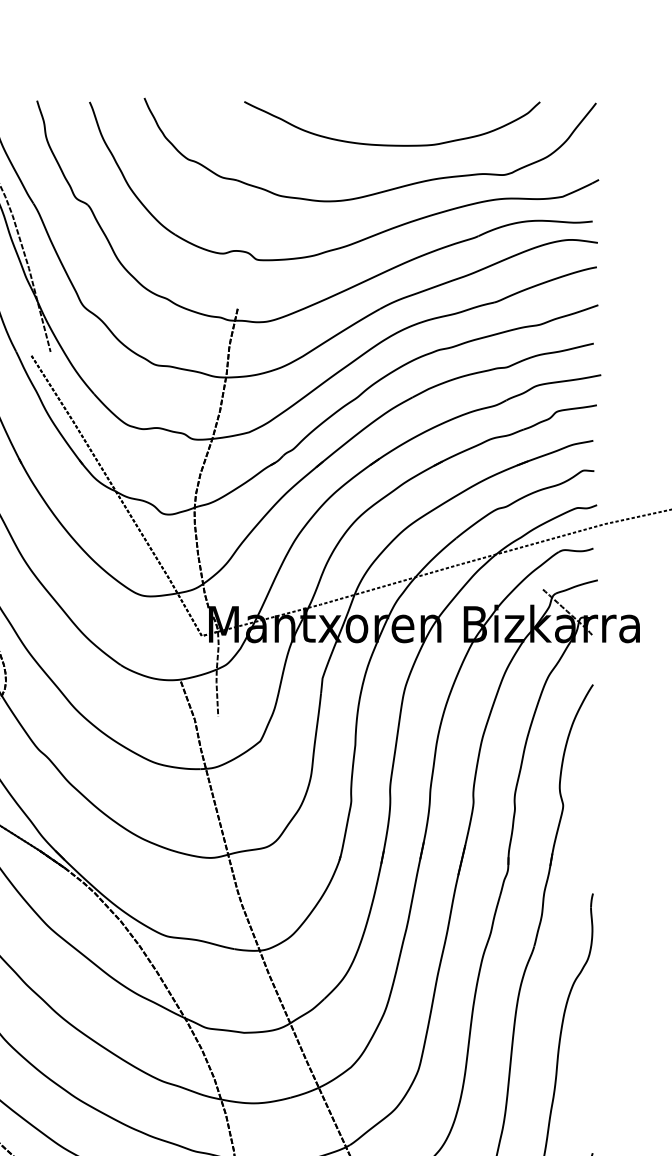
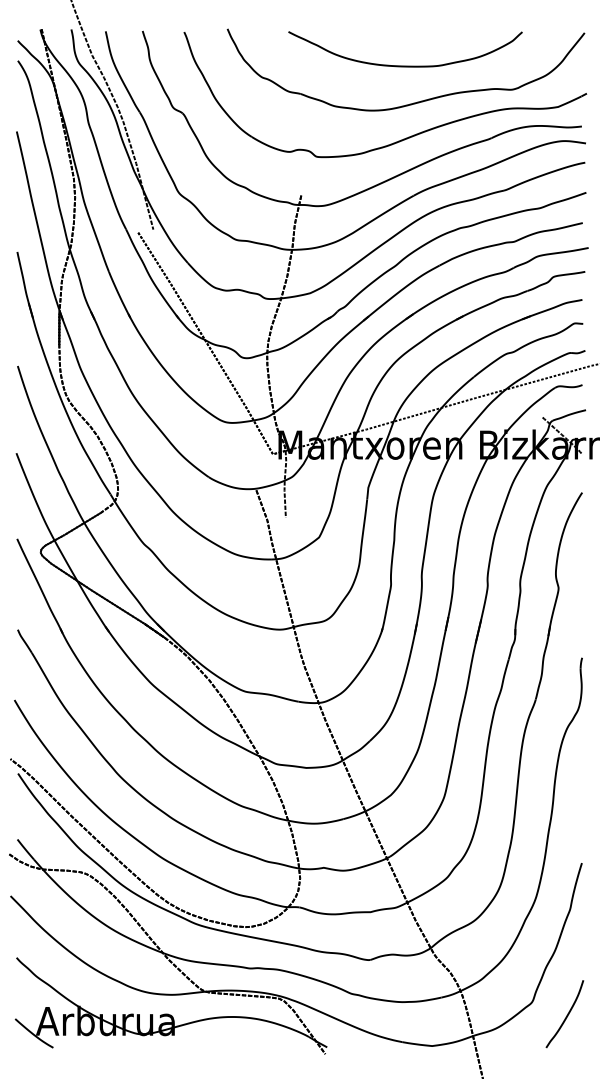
curve: (392, 144) -> (405, 65), moved

